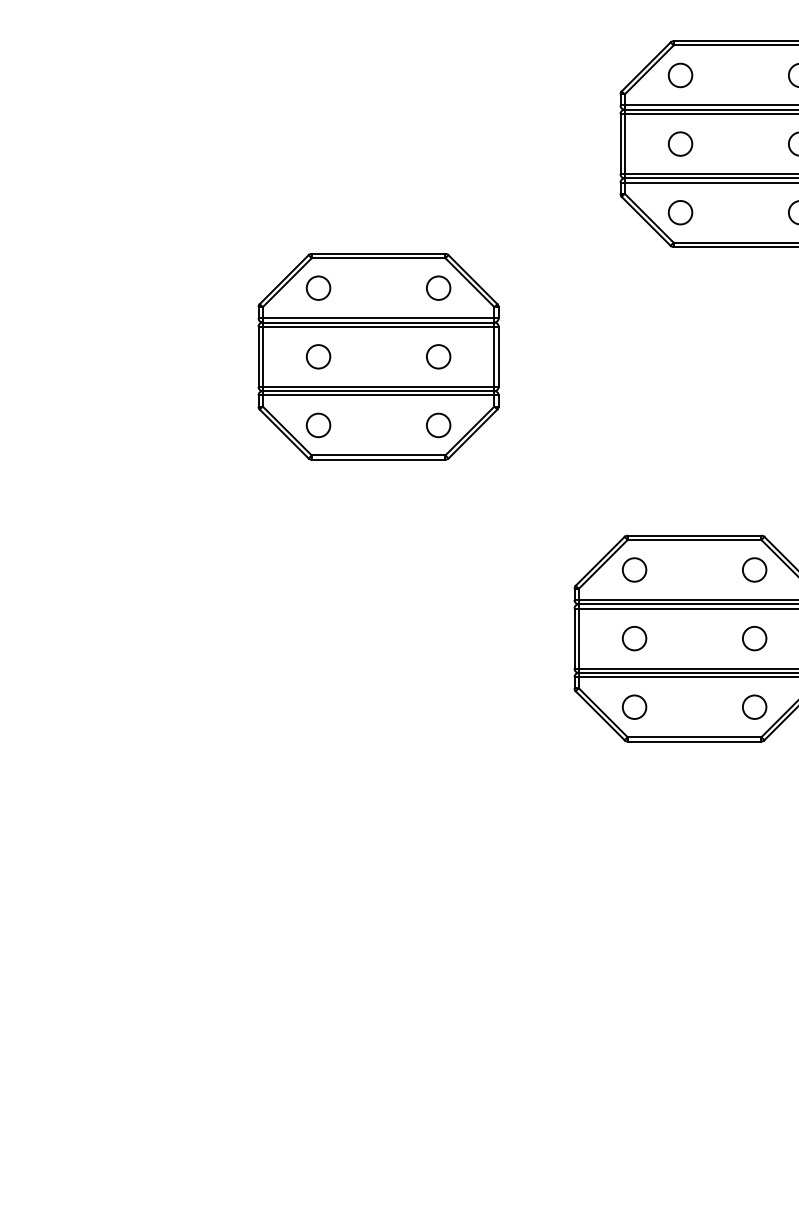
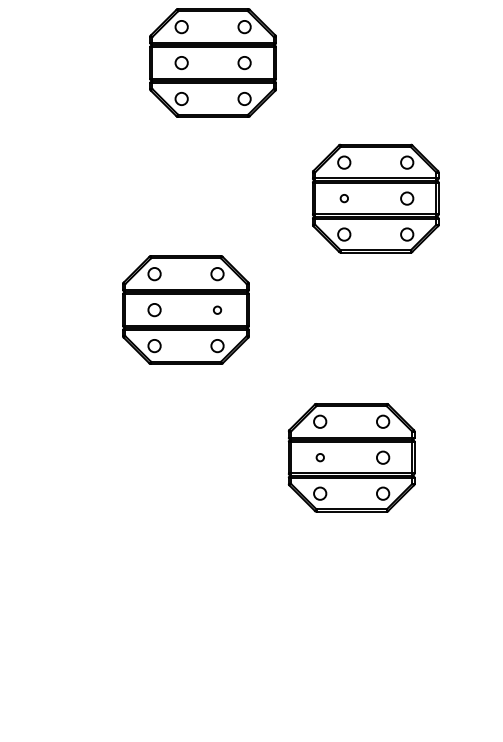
part: (680, 143) -> (344, 198), size x0.6
part: (438, 357) -> (217, 310), size x0.6
part: (635, 638) -> (320, 457), size x0.6

